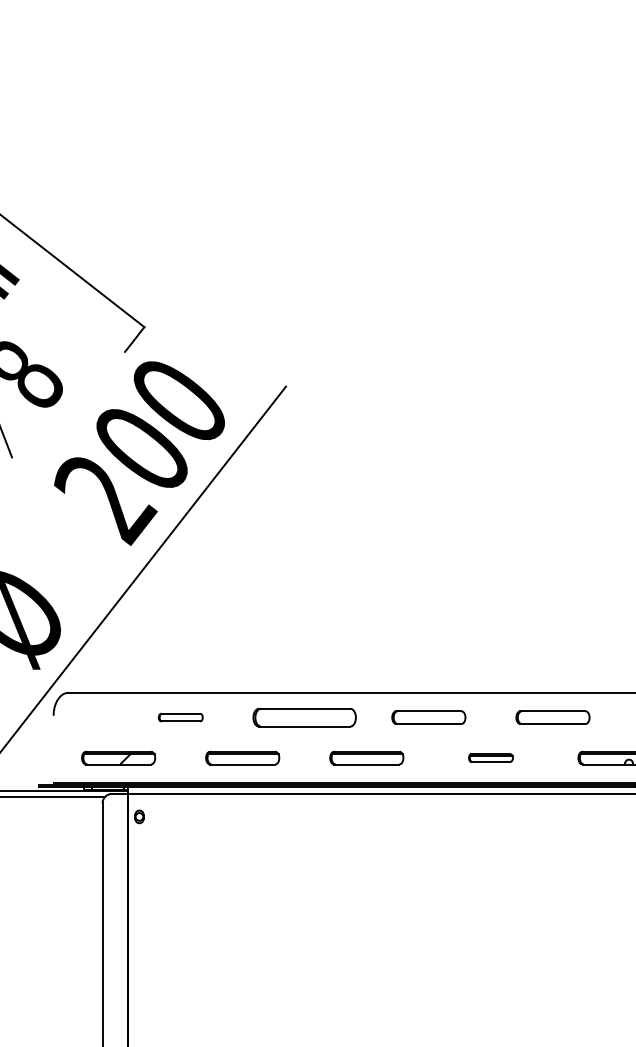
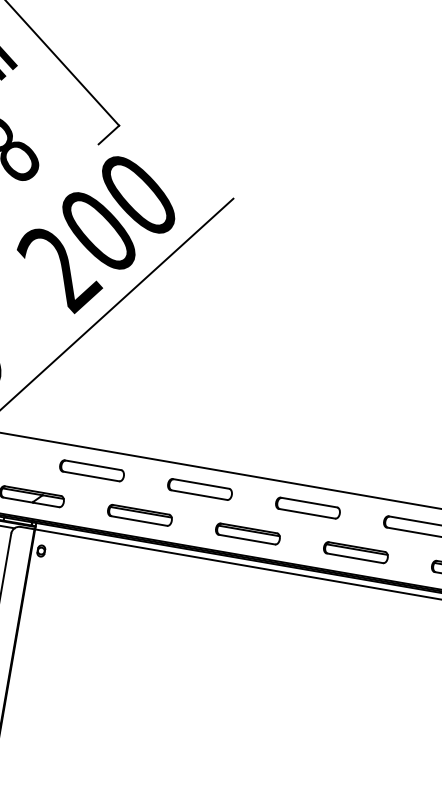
part: (180, 717) -> (91, 470), size x1.67
part: (304, 717) -> (199, 489), size x0.71
part: (490, 757) -> (355, 552), size x1.67

